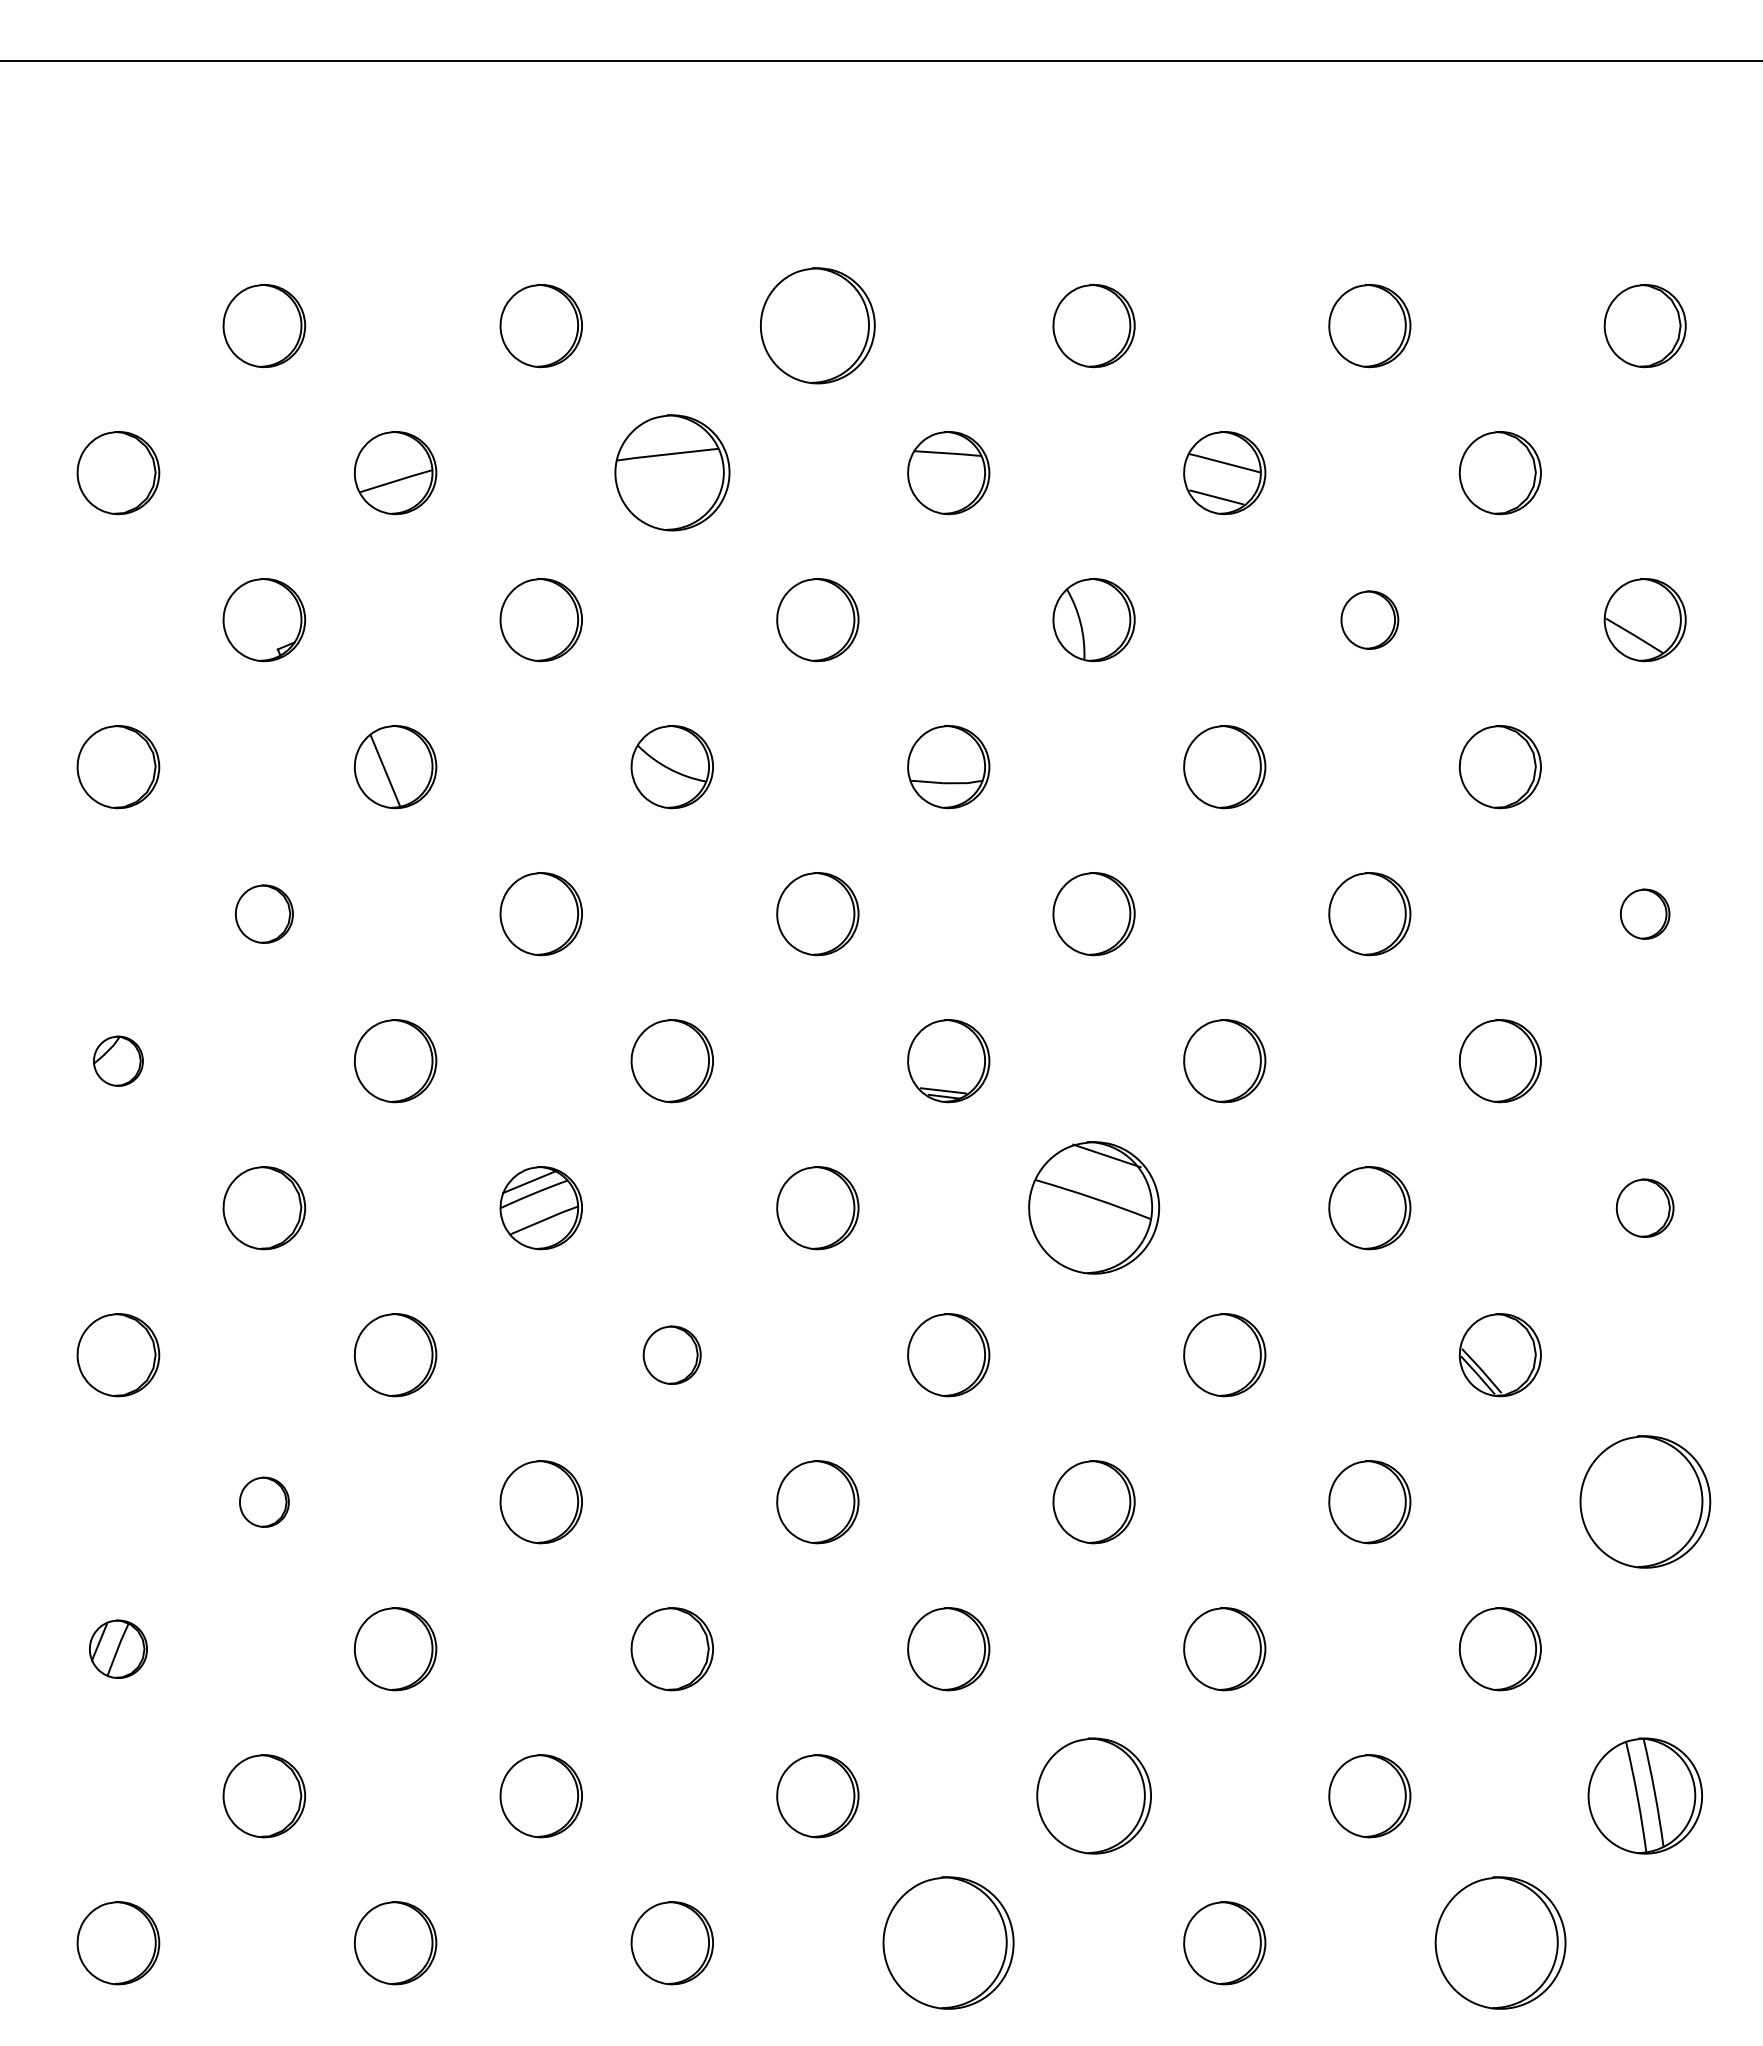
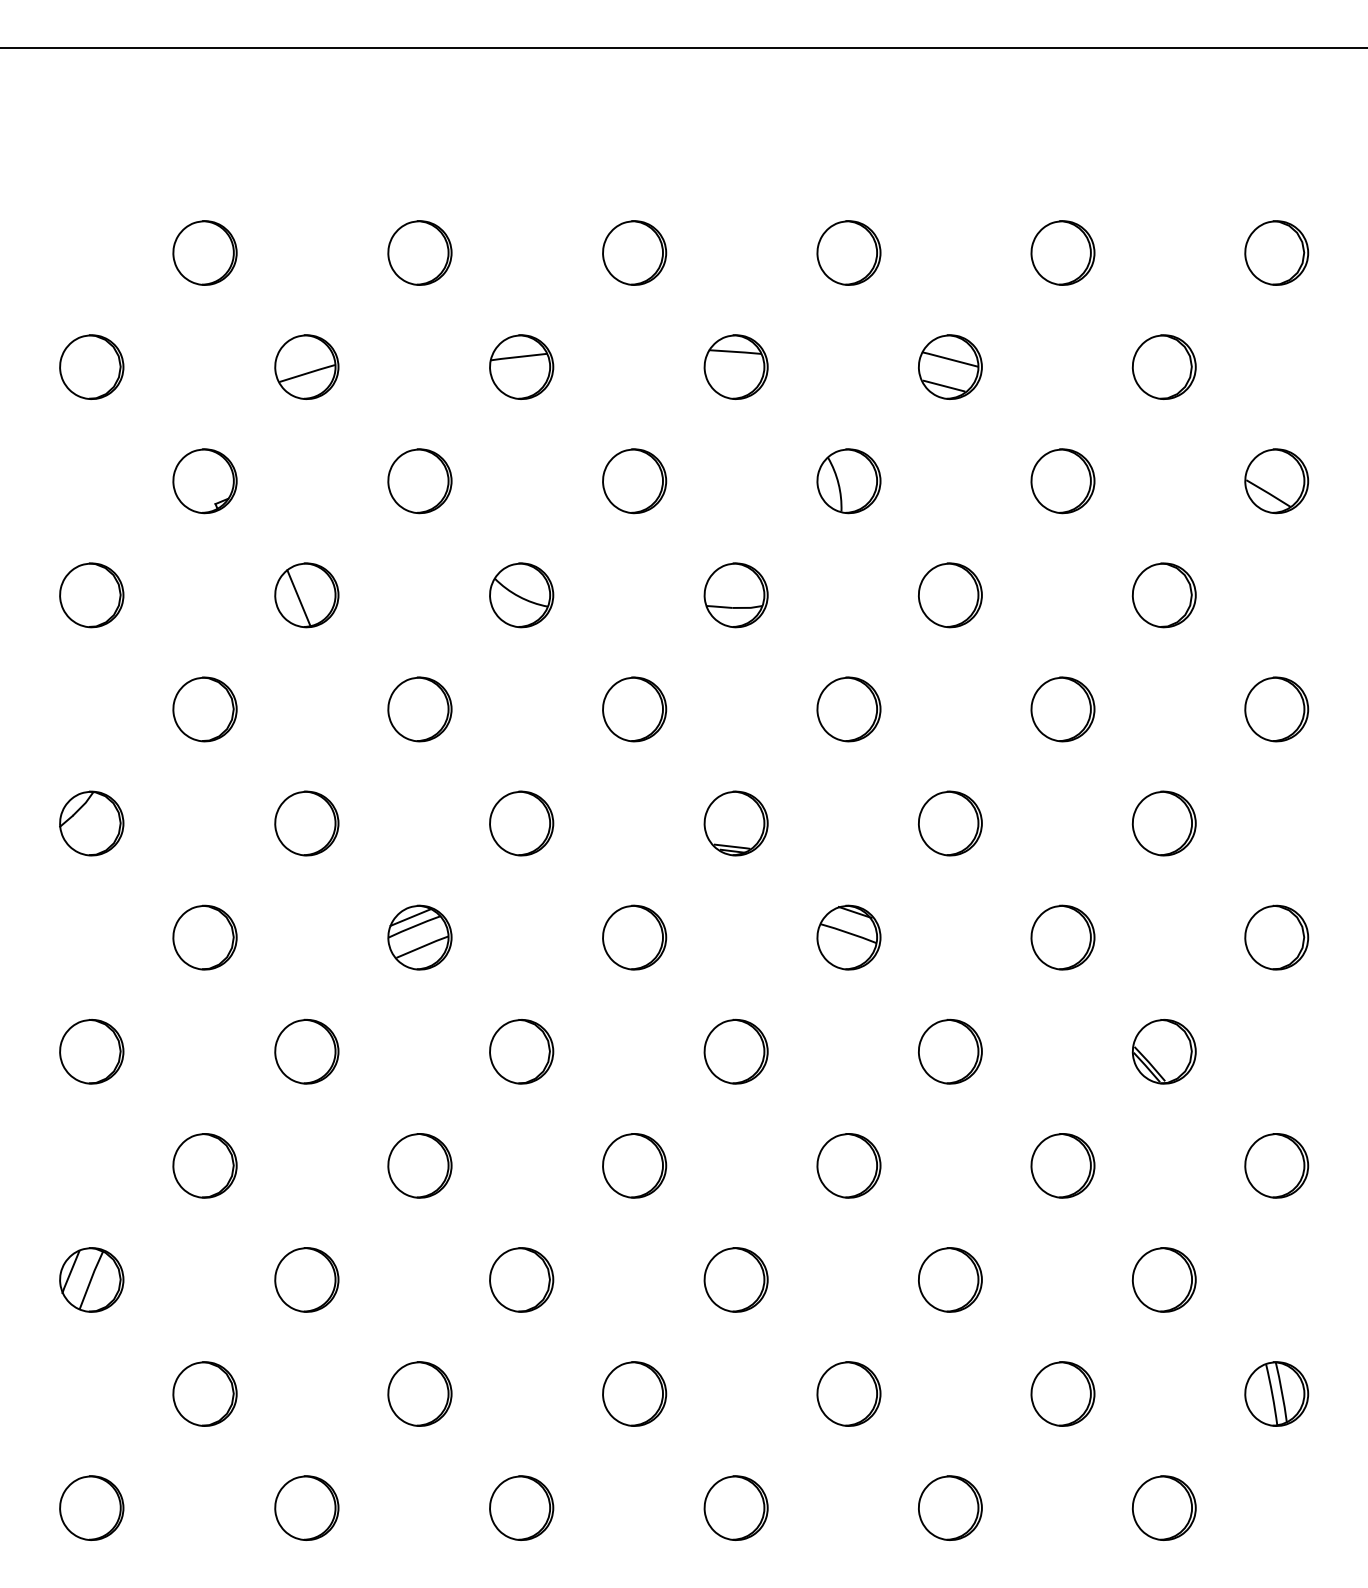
part: (817, 326) -> (634, 253), size x0.71
part: (671, 473) -> (521, 367), size x0.71
part: (1369, 620) -> (1062, 481), size x1.43
part: (264, 914) -> (205, 709), size x1.43
part: (1644, 914) -> (1276, 709), size x1.67
part: (118, 1061) -> (91, 823), size x1.67
part: (1093, 1208) -> (848, 937), size x0.62
part: (1644, 1208) -> (1276, 937), size x1.43
part: (671, 1355) -> (521, 1052), size x1.43
part: (264, 1502) -> (205, 1166), size x1.67
part: (1644, 1502) -> (1276, 1166), size x0.62
part: (118, 1649) -> (91, 1280), size x1.43
part: (1093, 1796) -> (848, 1394), size x0.71
part: (1644, 1796) -> (1276, 1394), size x0.71
part: (948, 1943) -> (735, 1508), size x0.62
part: (1499, 1943) -> (1163, 1508), size x0.62

